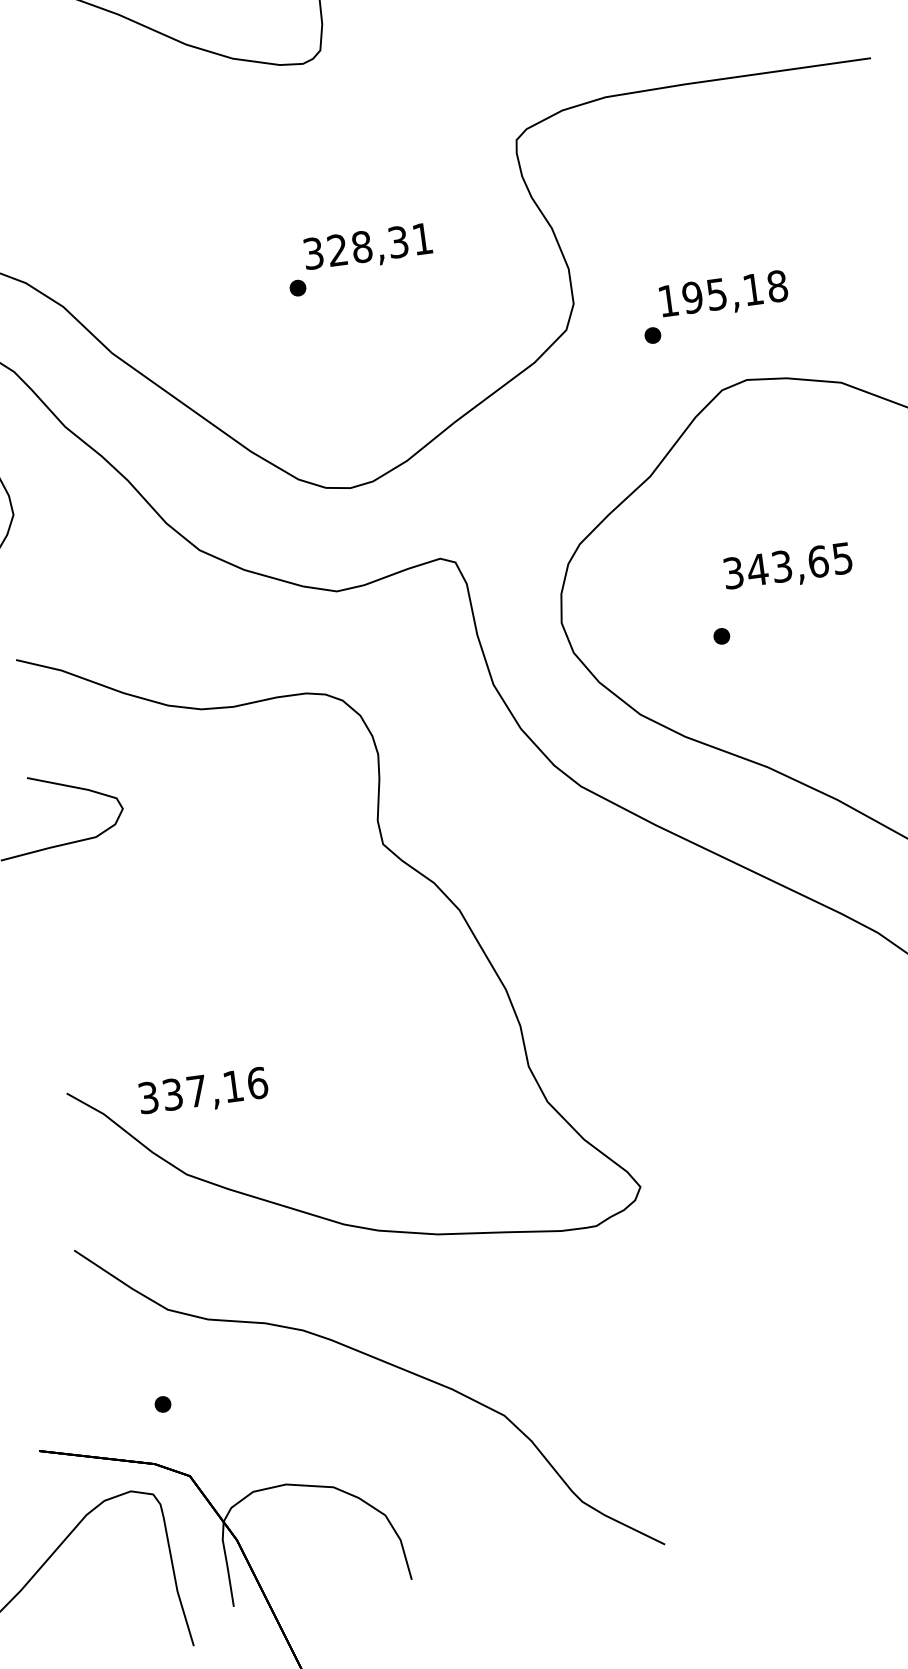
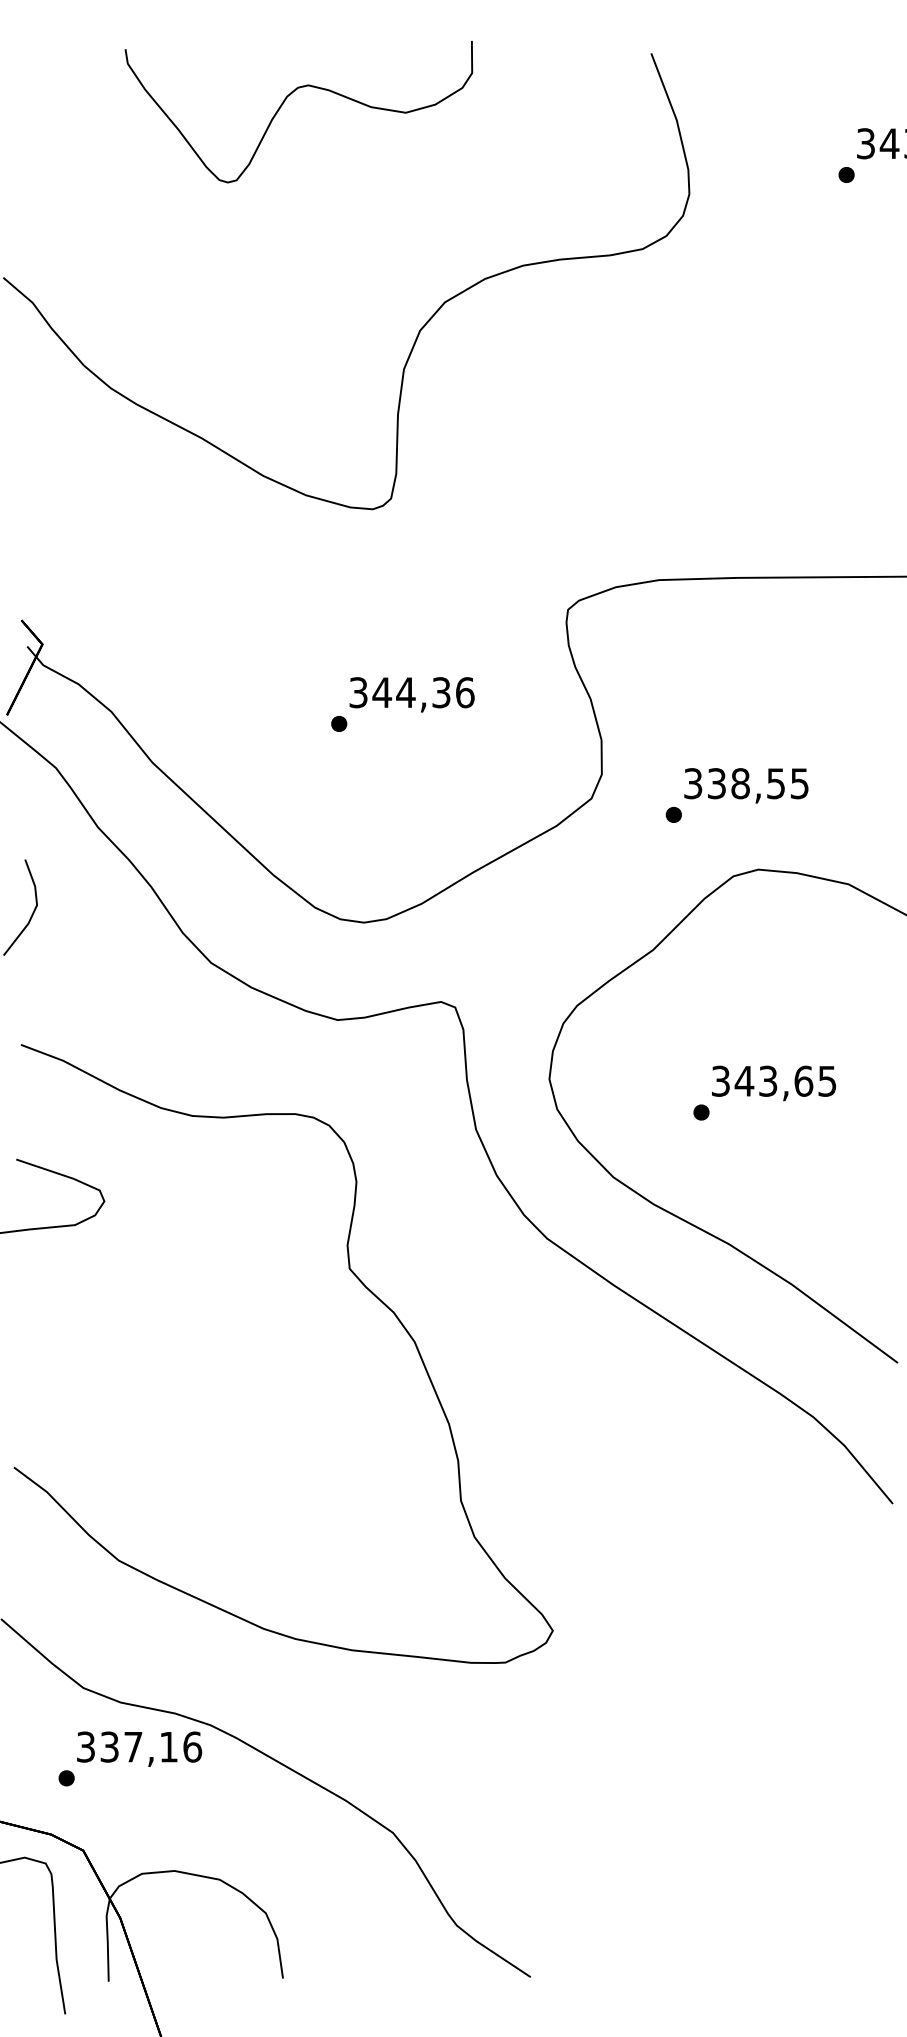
text: (379, 244) -> (423, 692), 328,31 -> 344,36
text: (722, 293) -> (746, 783), 195,18 -> 338,55
text: (788, 568) -> (774, 1083), moved
text: (203, 1091) -> (139, 1748), moved

